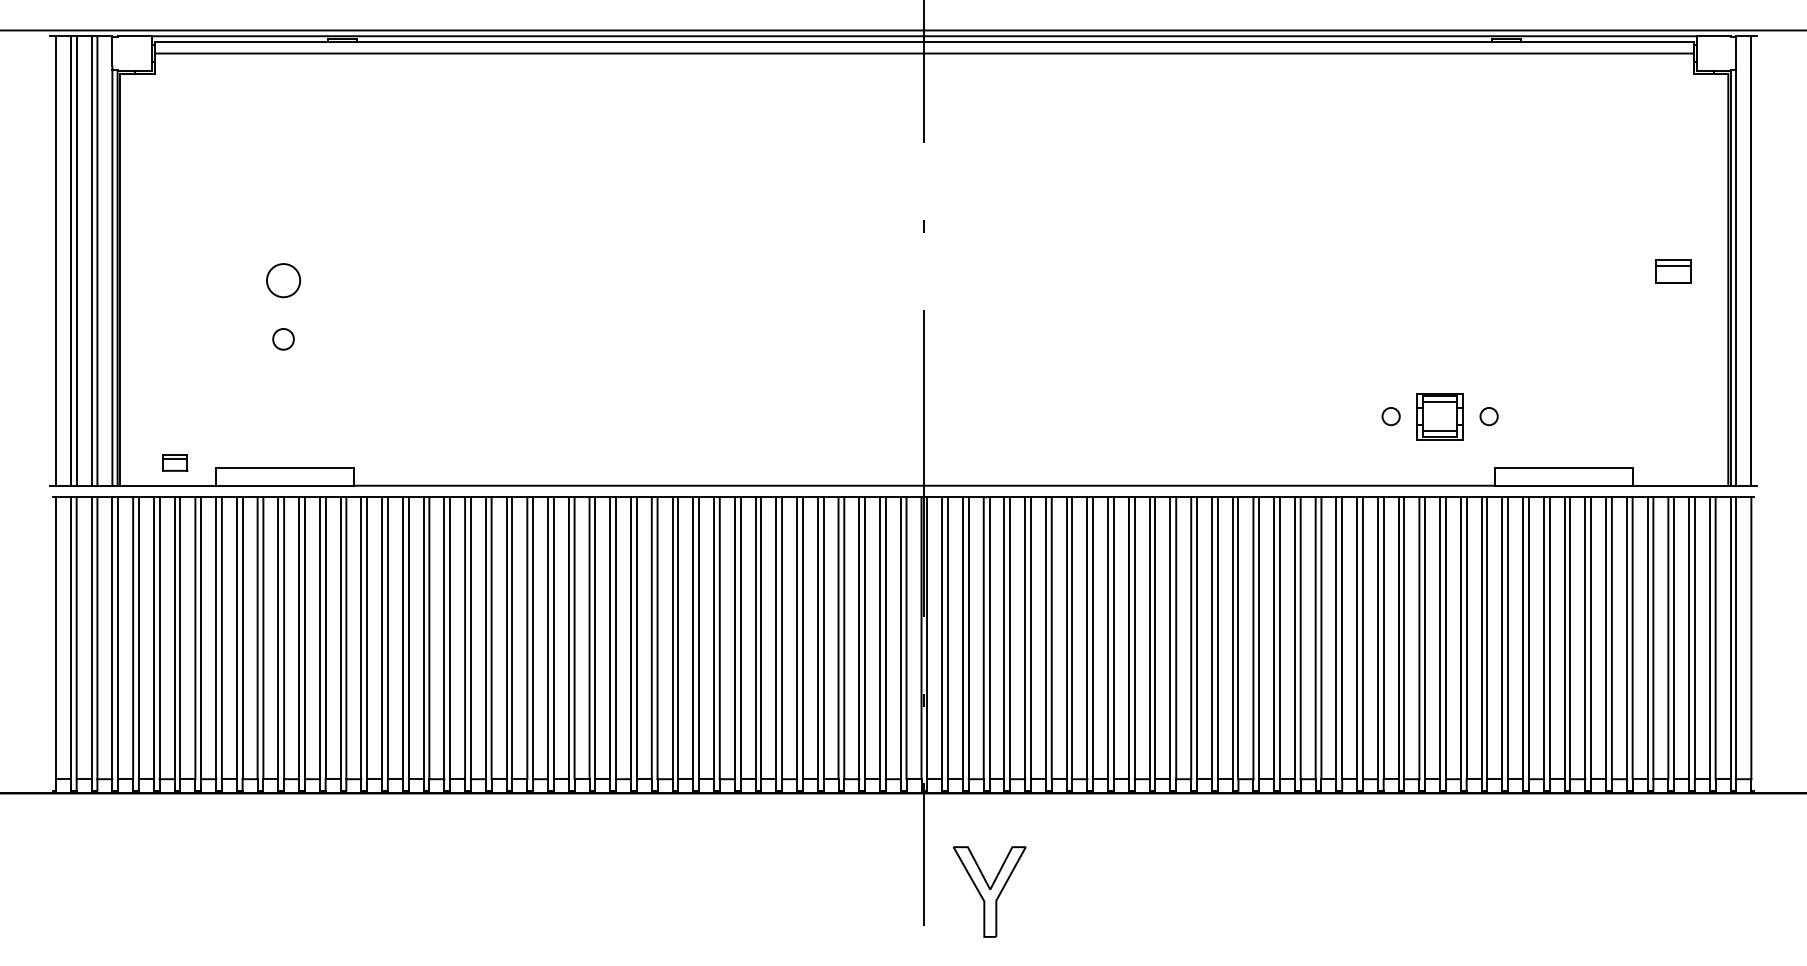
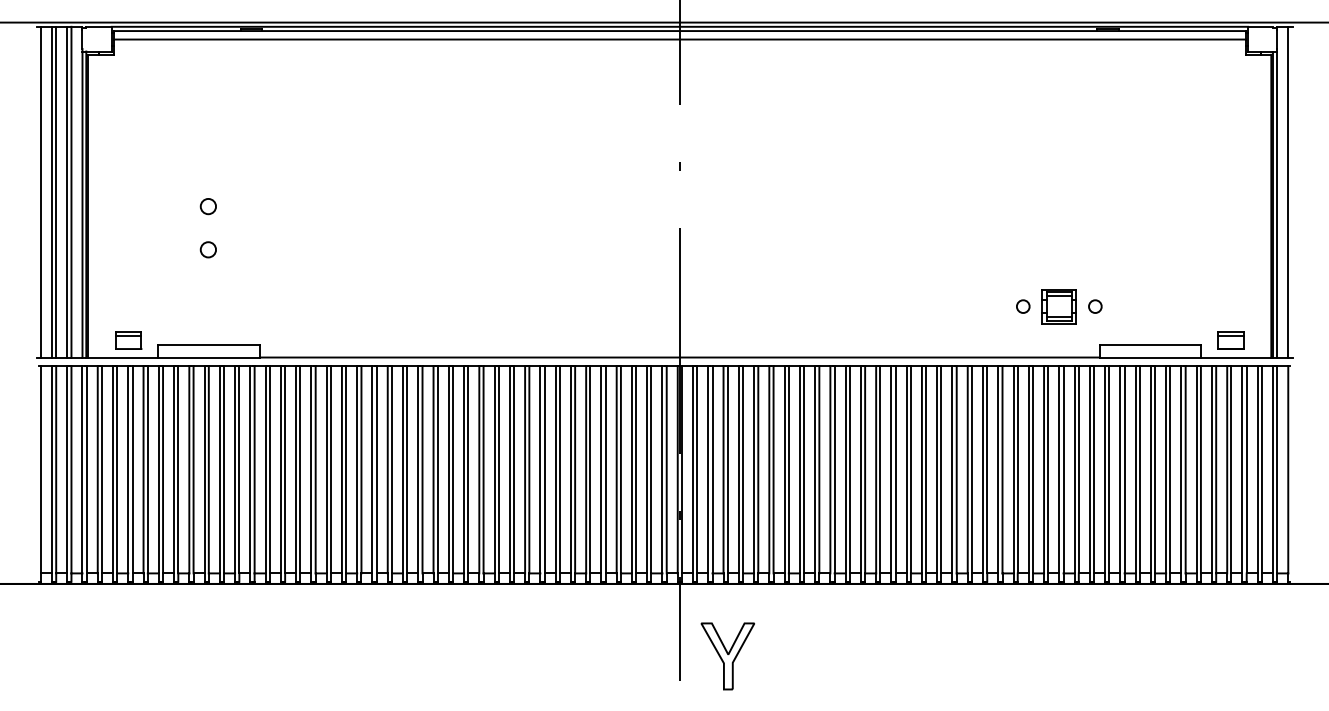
part: (1673, 271) -> (1230, 340), moved
circle: (283, 280) -> (208, 206), size x0.62
part: (175, 462) -> (128, 340), size x1.43

